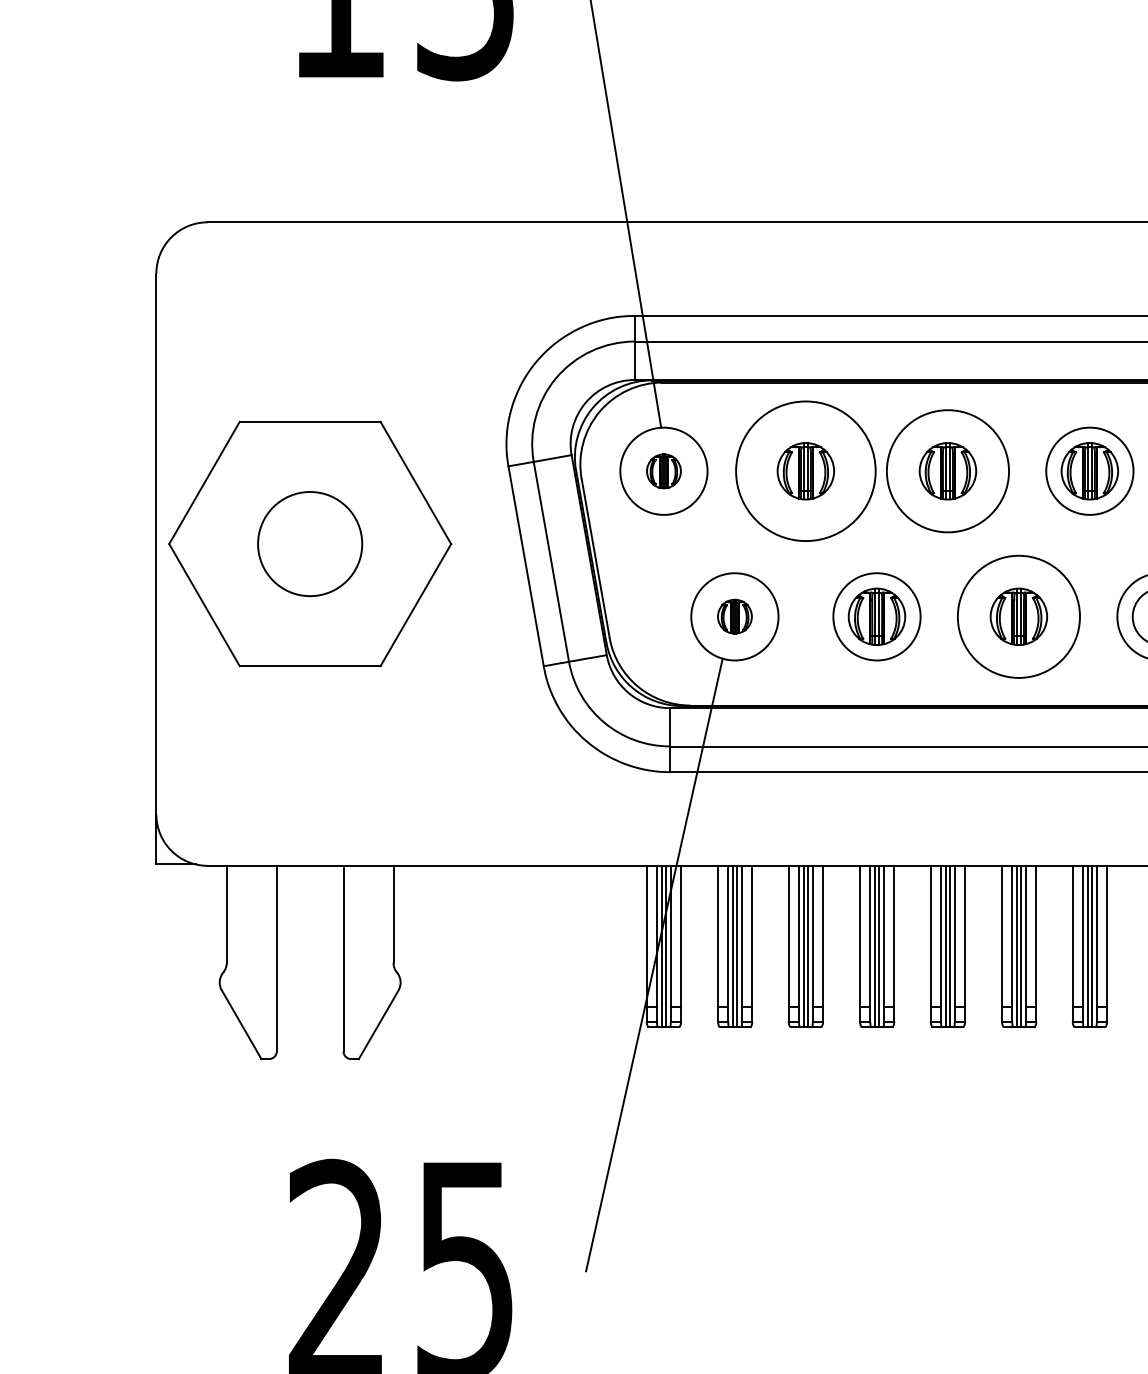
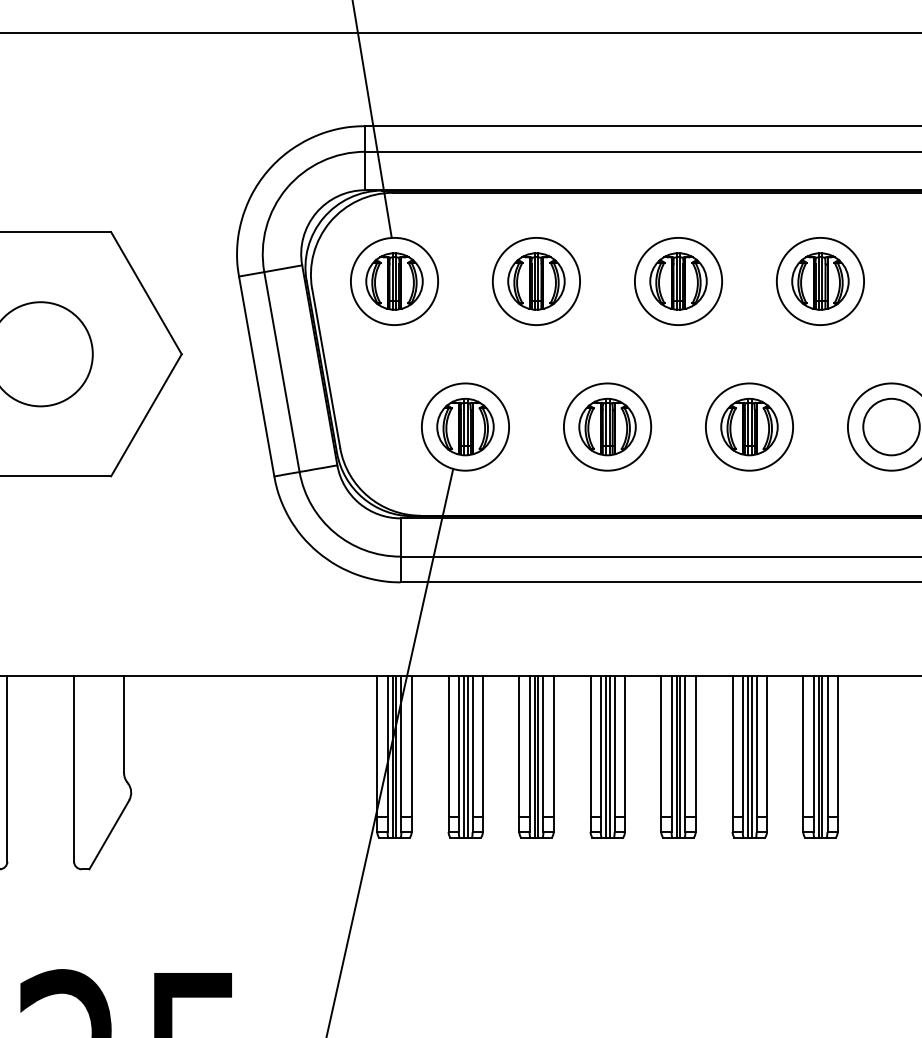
circle: (805, 470) -> (536, 280), size x0.62
circle: (947, 470) -> (678, 280), size x0.71
part: (663, 471) -> (394, 281), size x1.67
part: (734, 616) -> (465, 426), size x1.67
circle: (1018, 616) -> (749, 426), size x0.71

